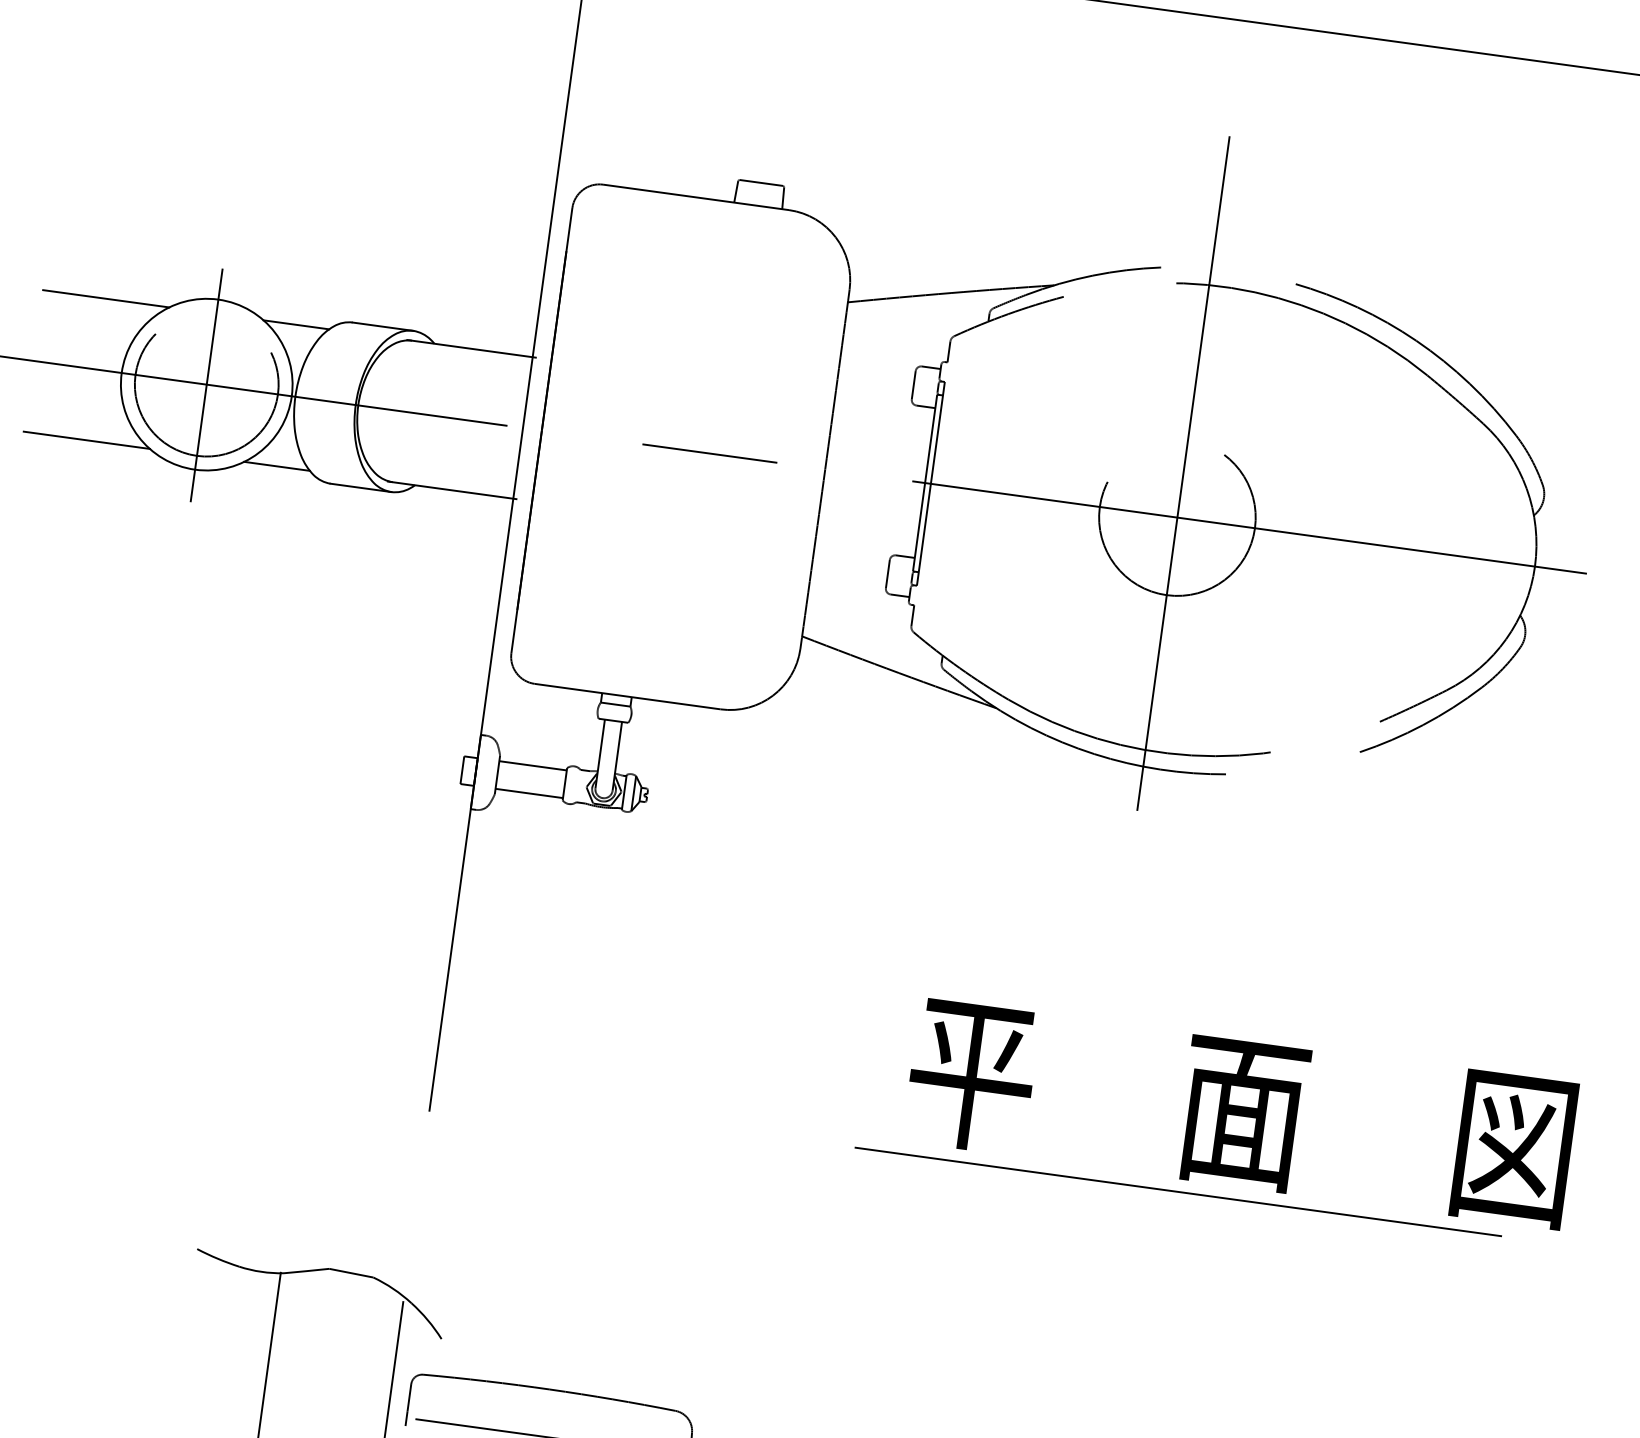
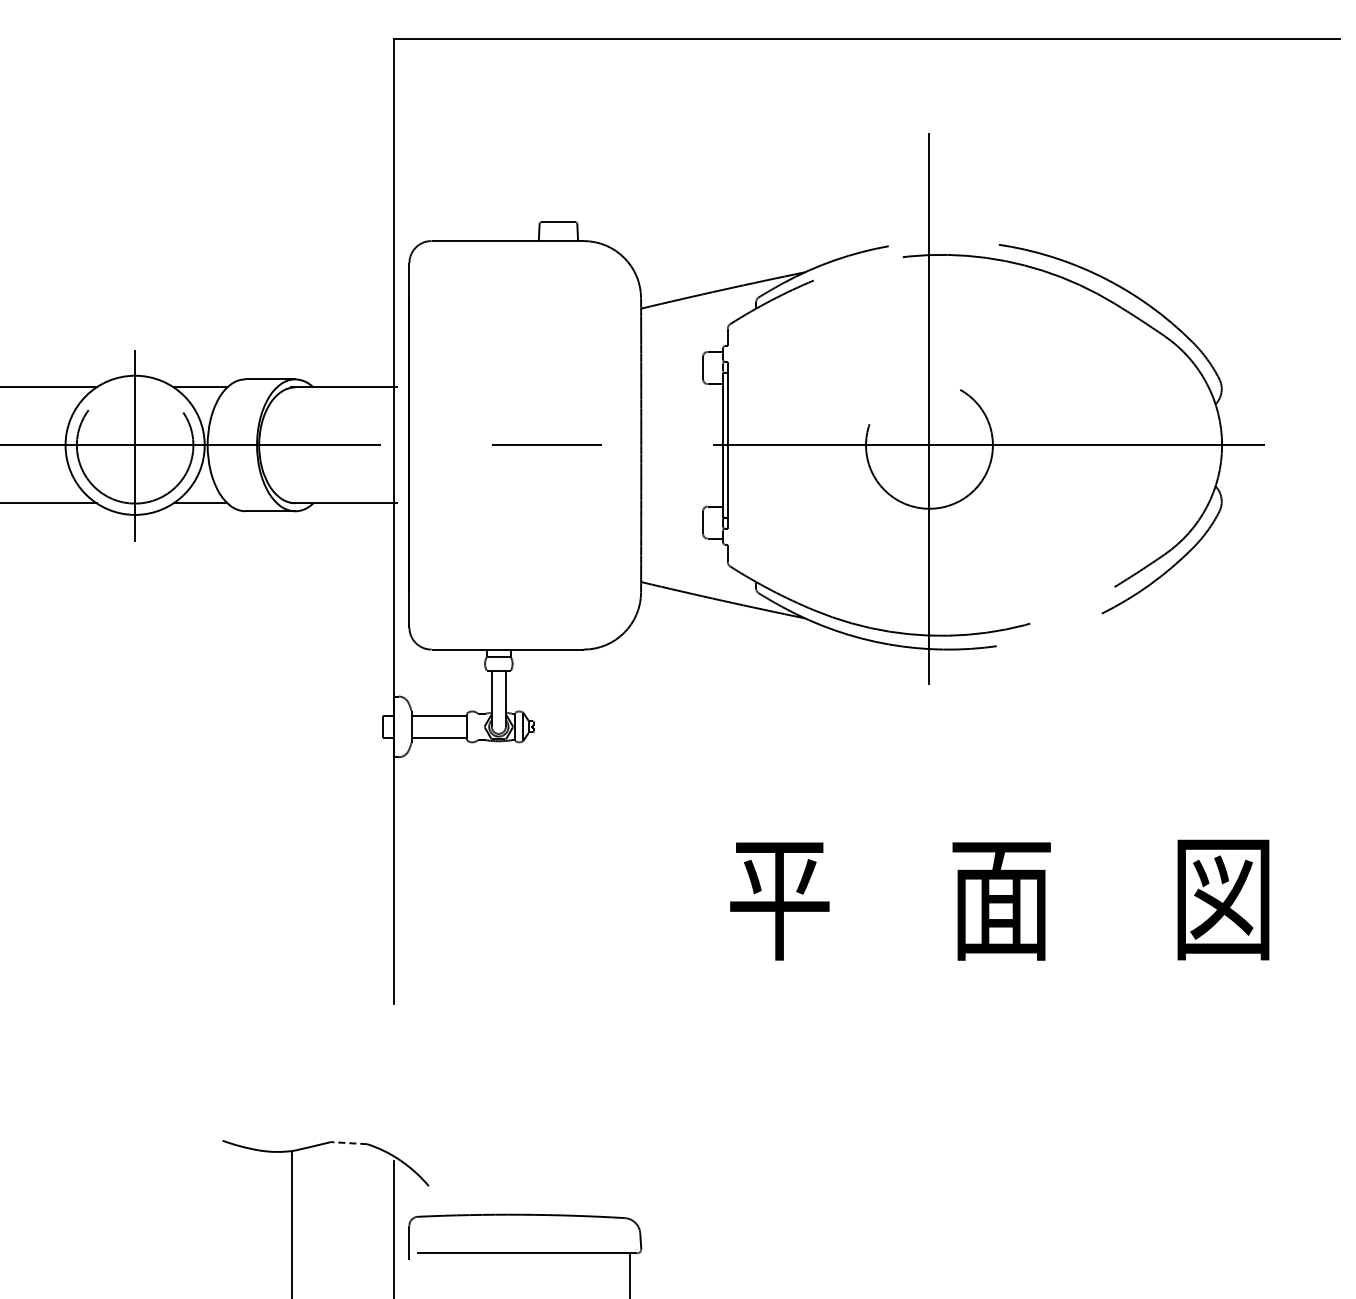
text: (1240, 1111) -> (999, 899), moved
line: (1178, 1191) -> (1004, 986), removed
line: (350, 1273) -> (348, 1143), solid -> dashed

